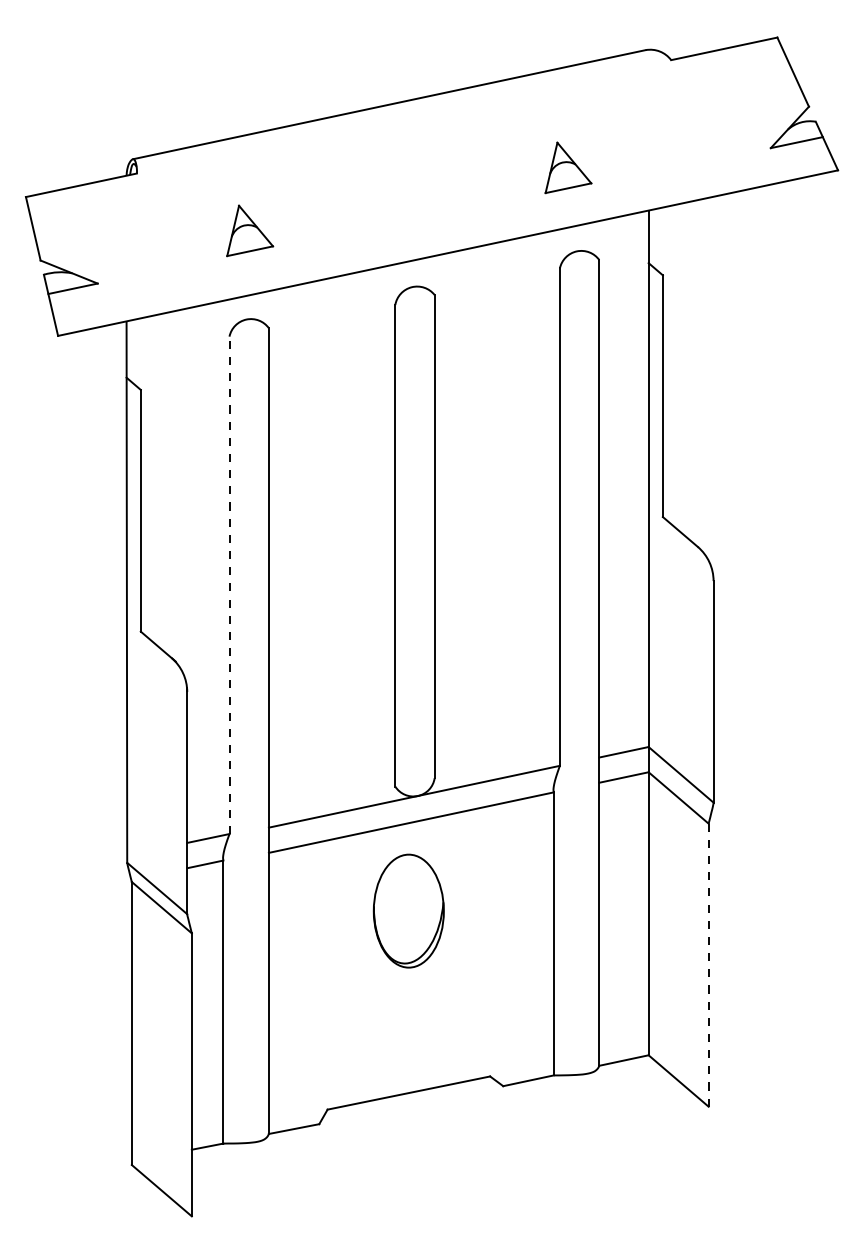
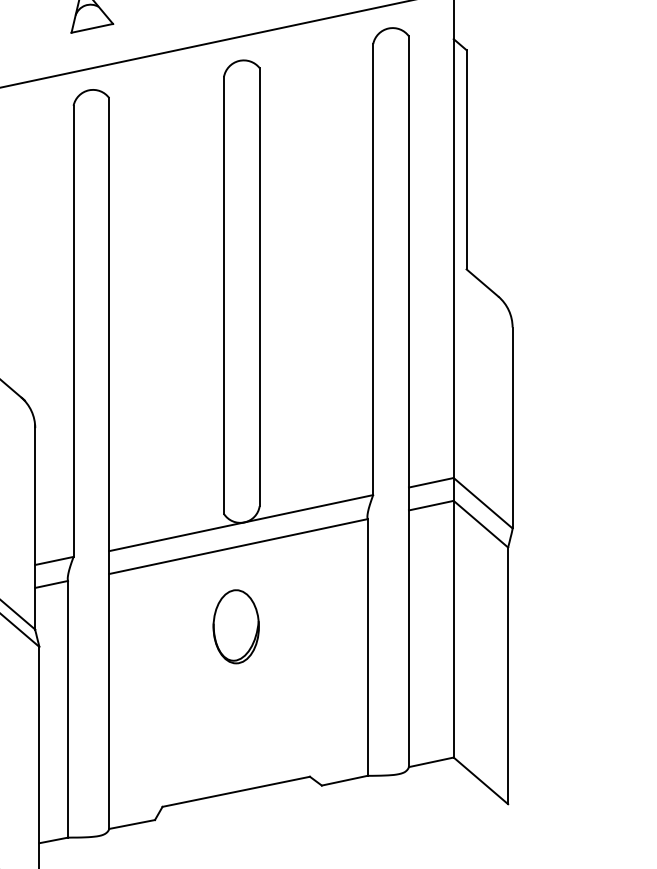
line: (229, 585) -> (73, 331), dashed -> solid
part: (408, 910) -> (235, 626), size x0.71
line: (708, 965) -> (507, 676), dashed -> solid

